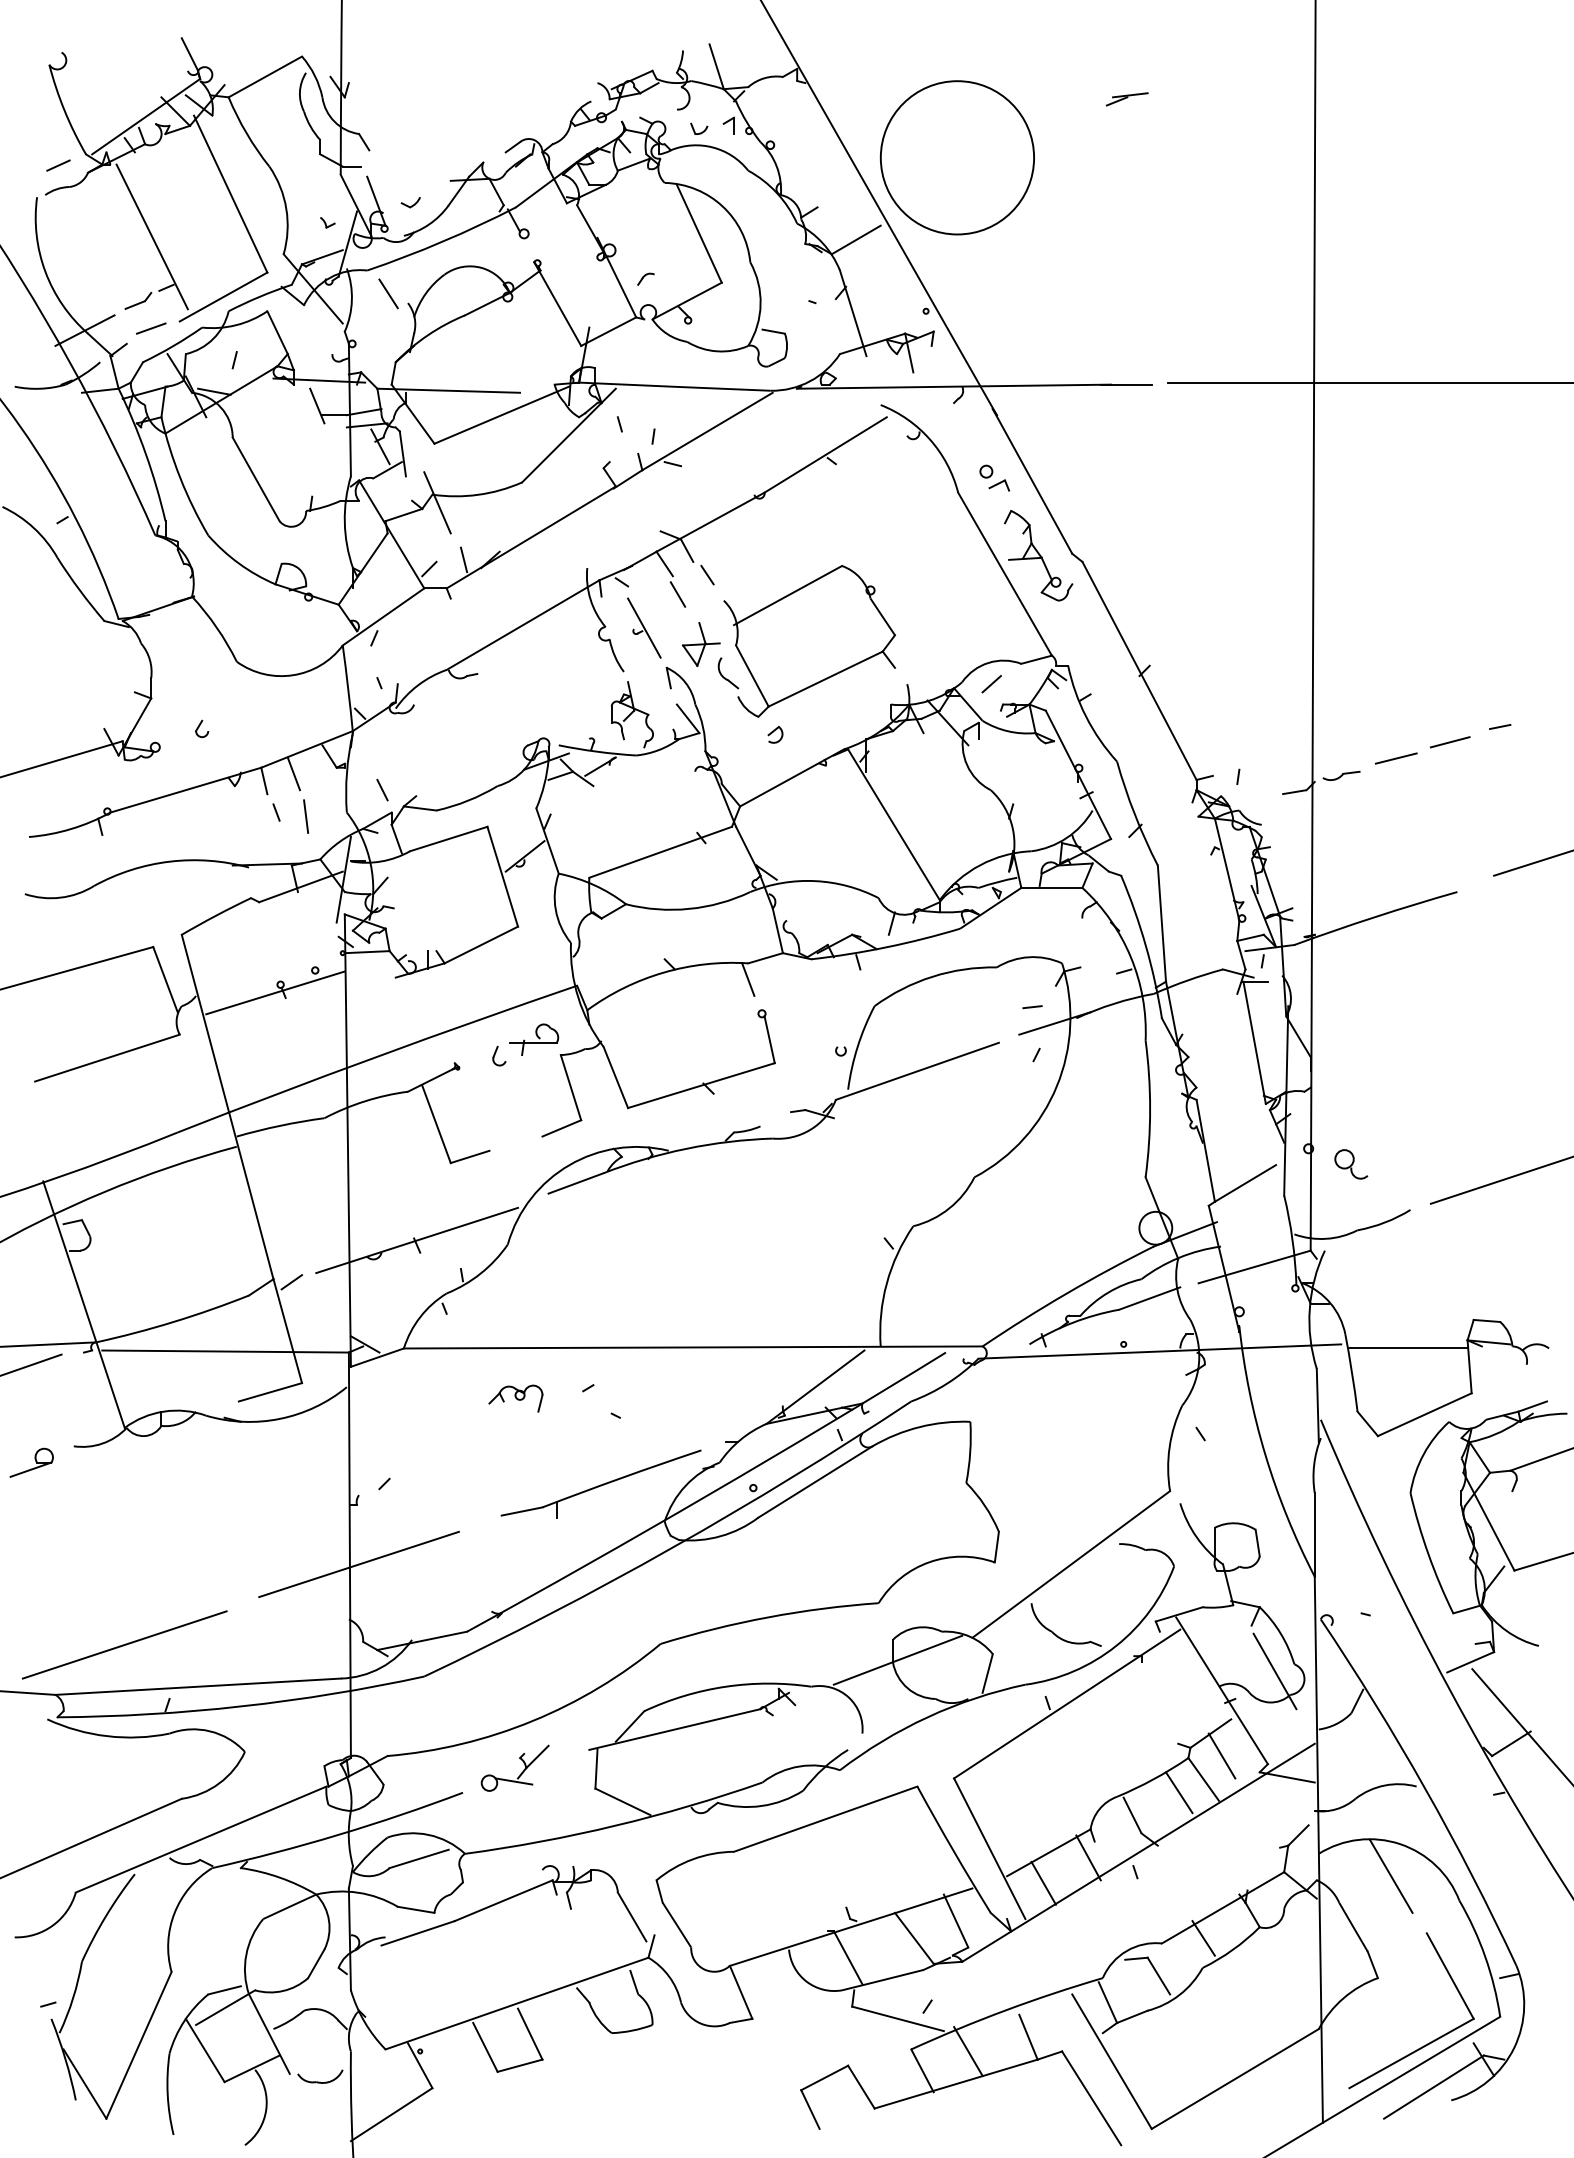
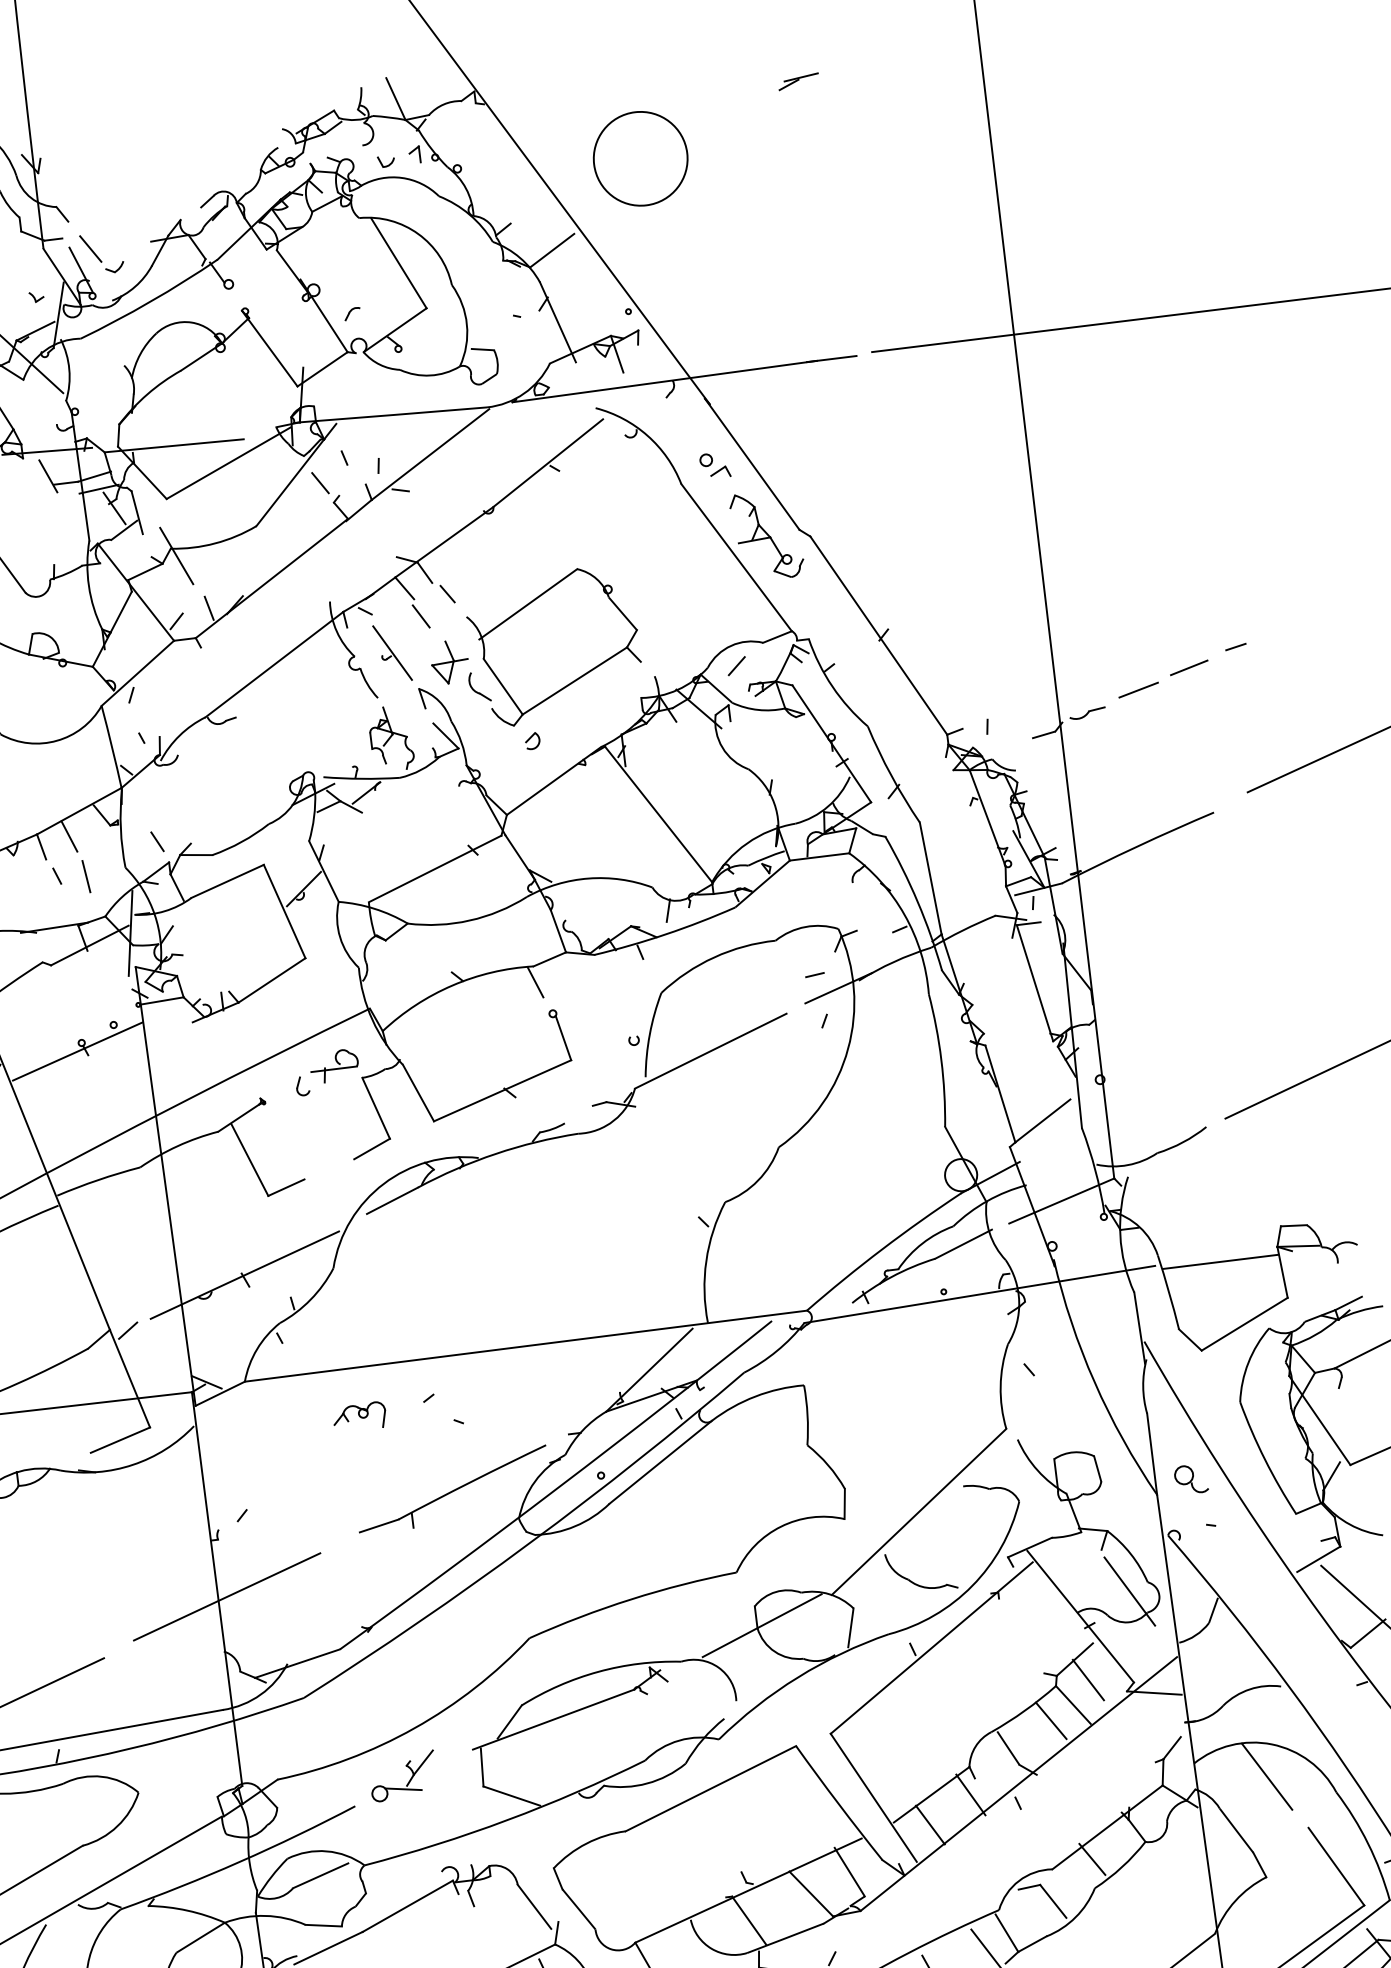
circle: (957, 157) -> (640, 158), size x0.62
line: (388, 293) -> (90, 248), moved
line: (592, 446) -> (320, 482), added
part: (1351, 1164) -> (1191, 1479), moved

